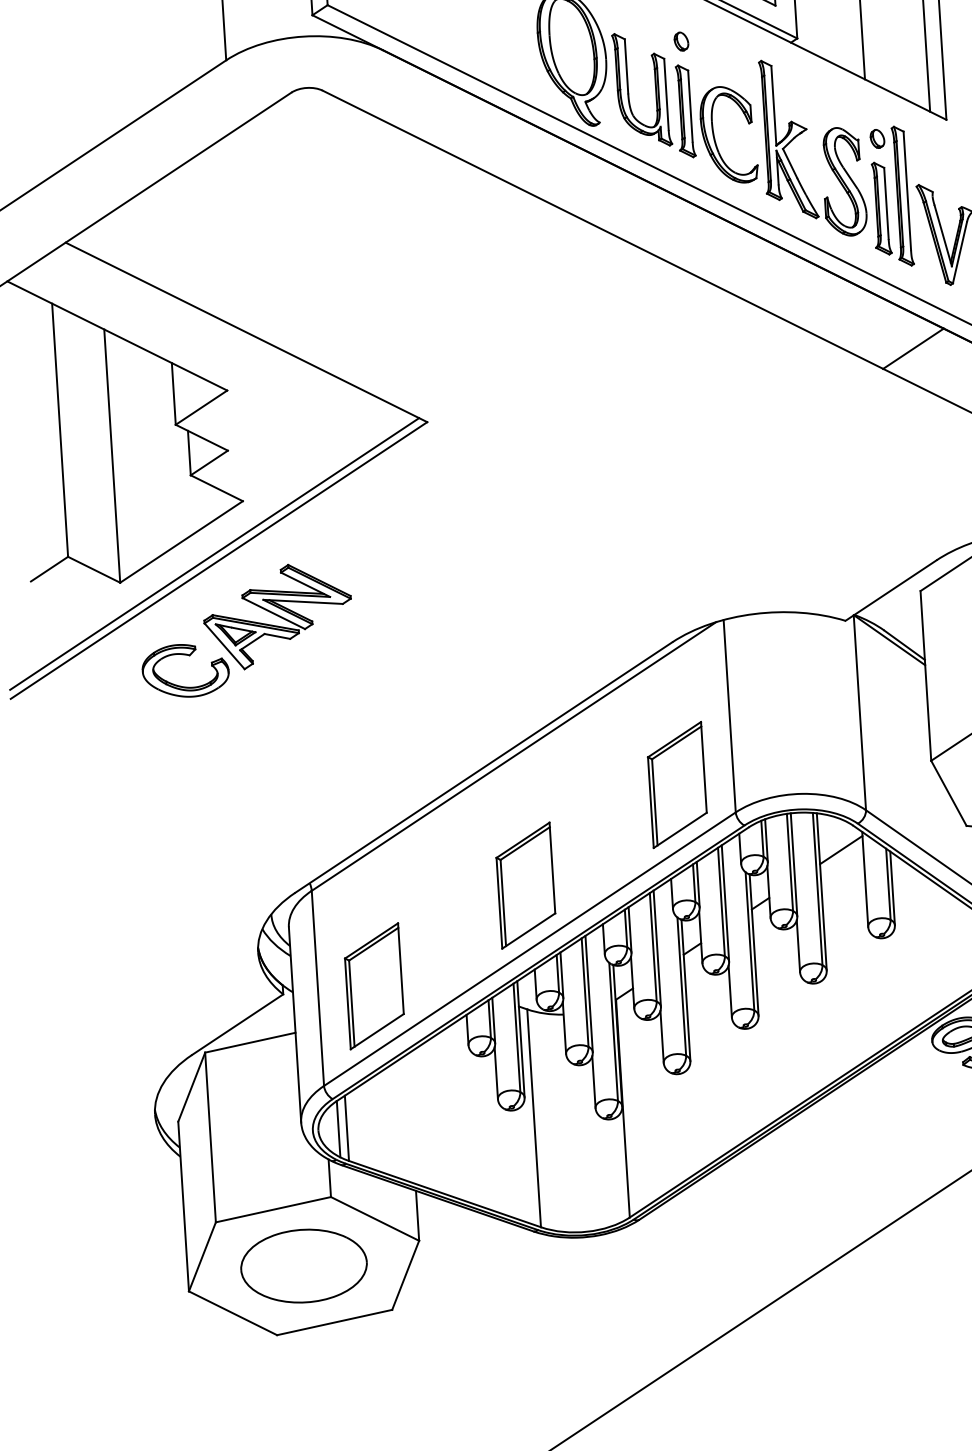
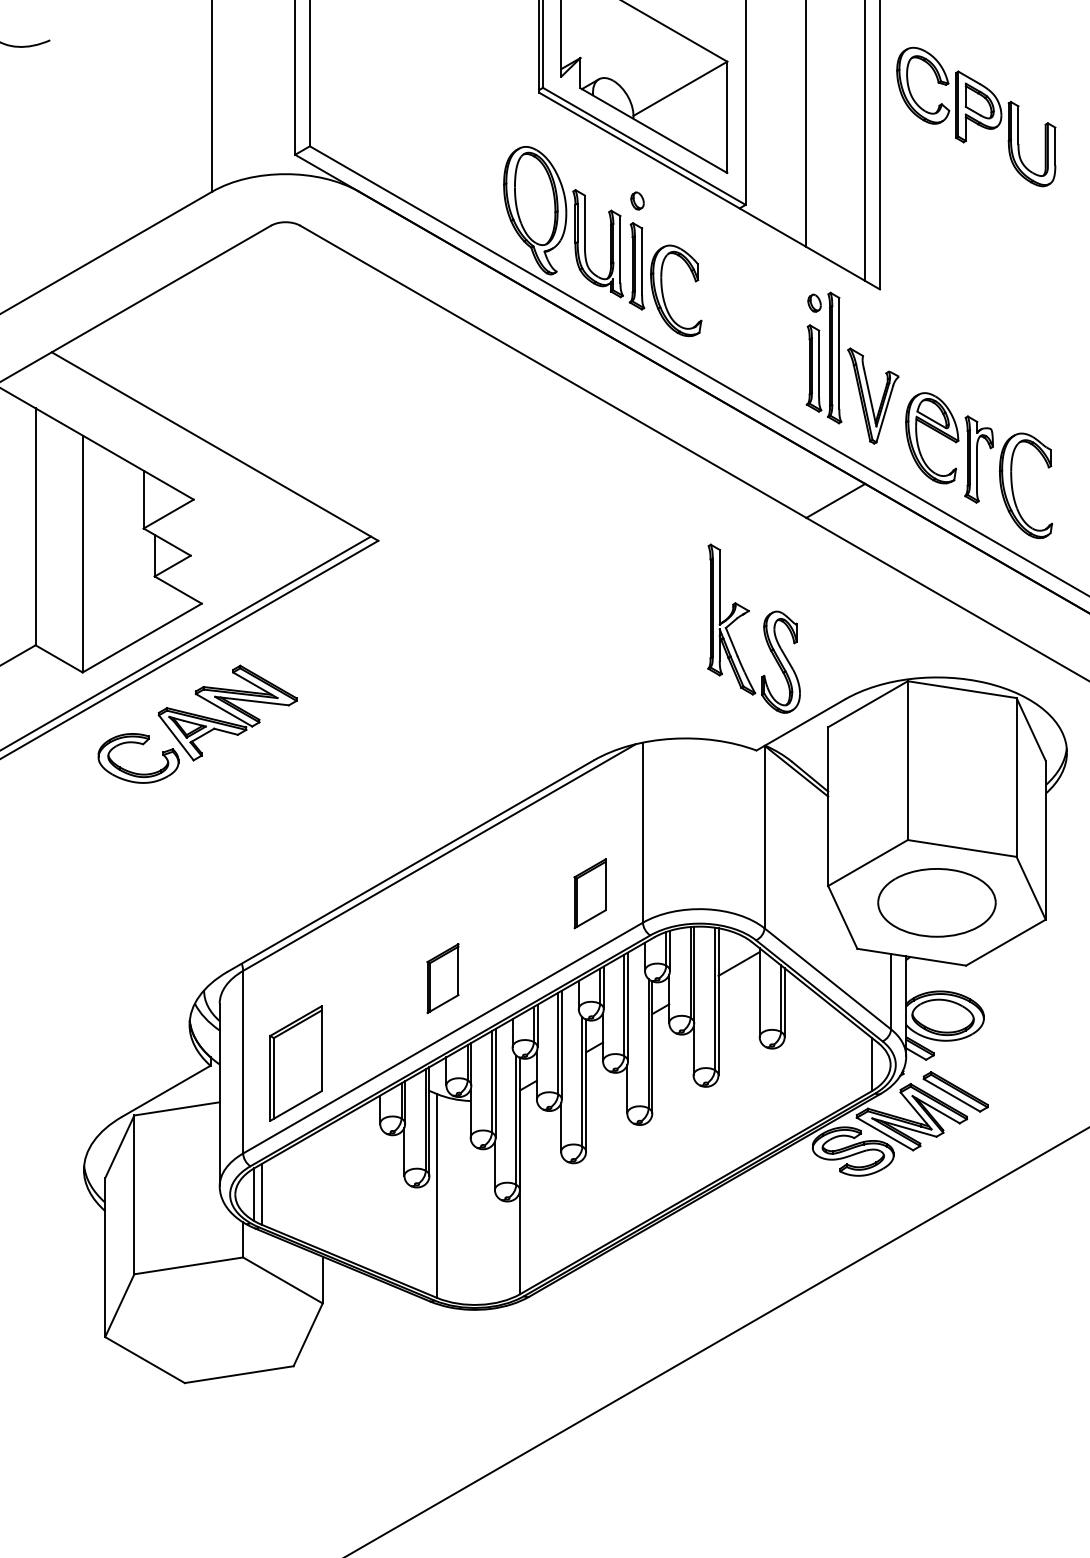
part: (823, 146) -> (763, 628), moved
part: (676, 784) -> (589, 893), size x0.6
part: (525, 885) -> (442, 978), size x0.6
part: (303, 1265) -> (213, 1319), removed

